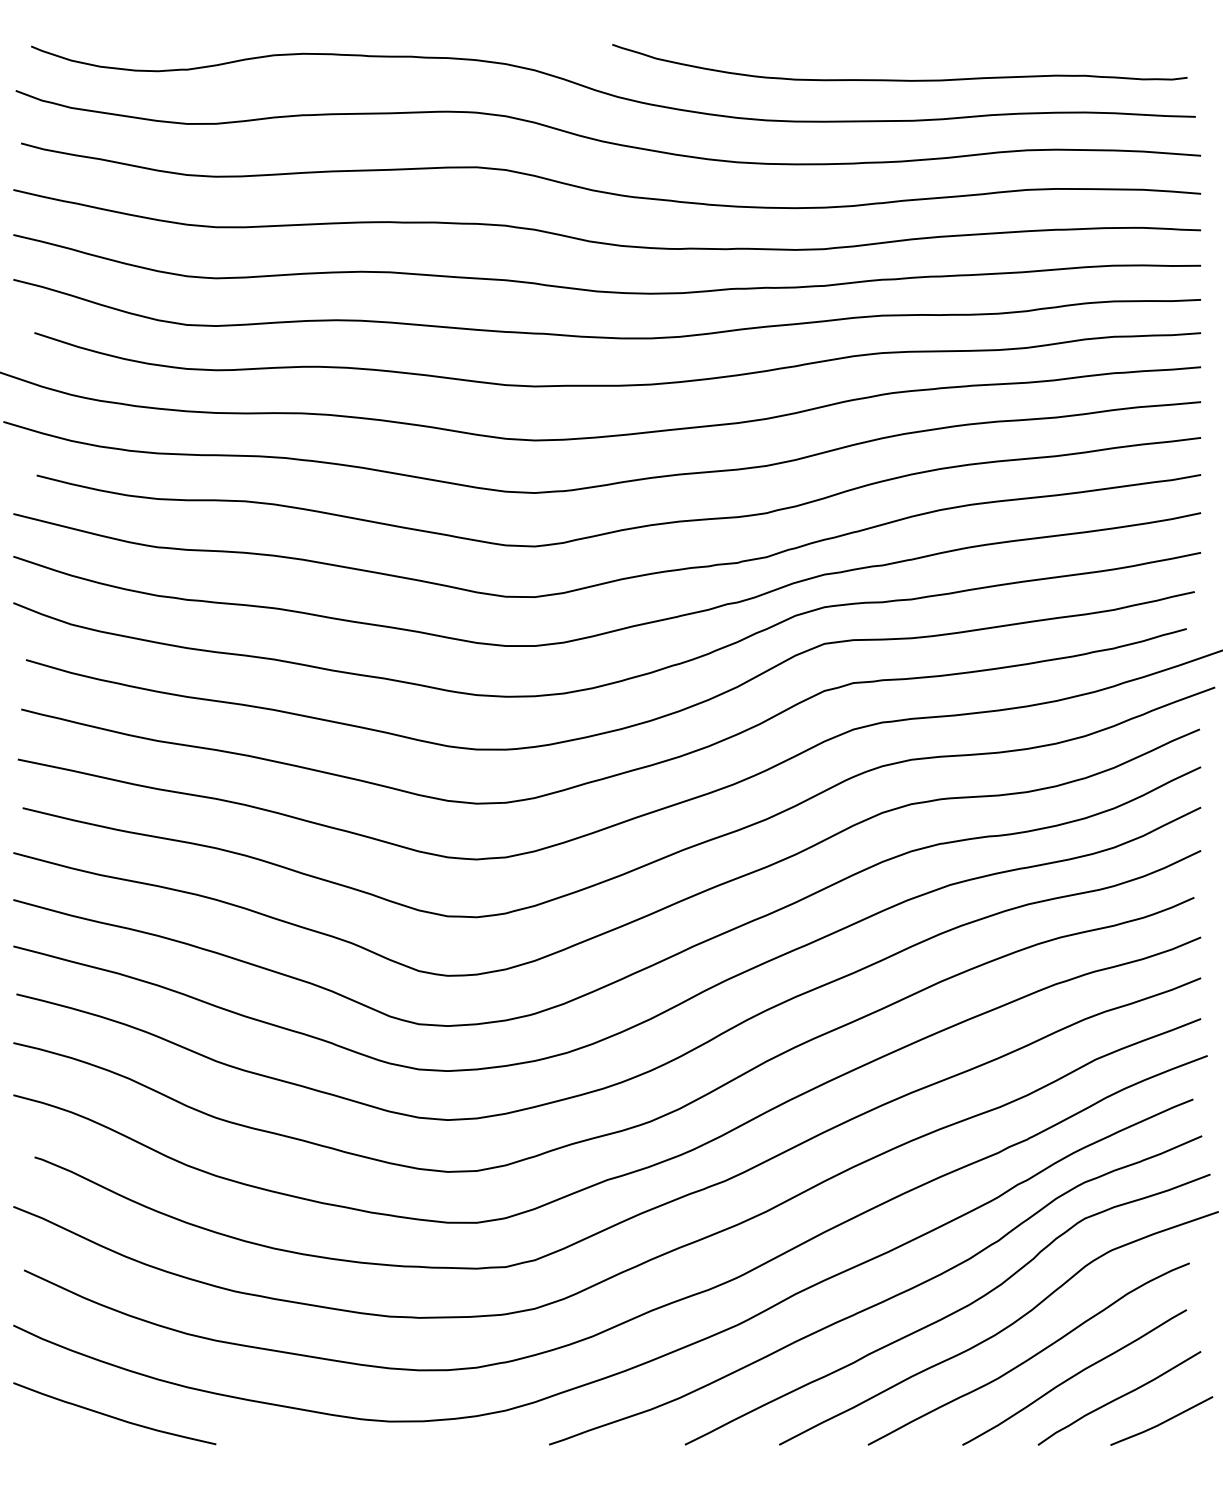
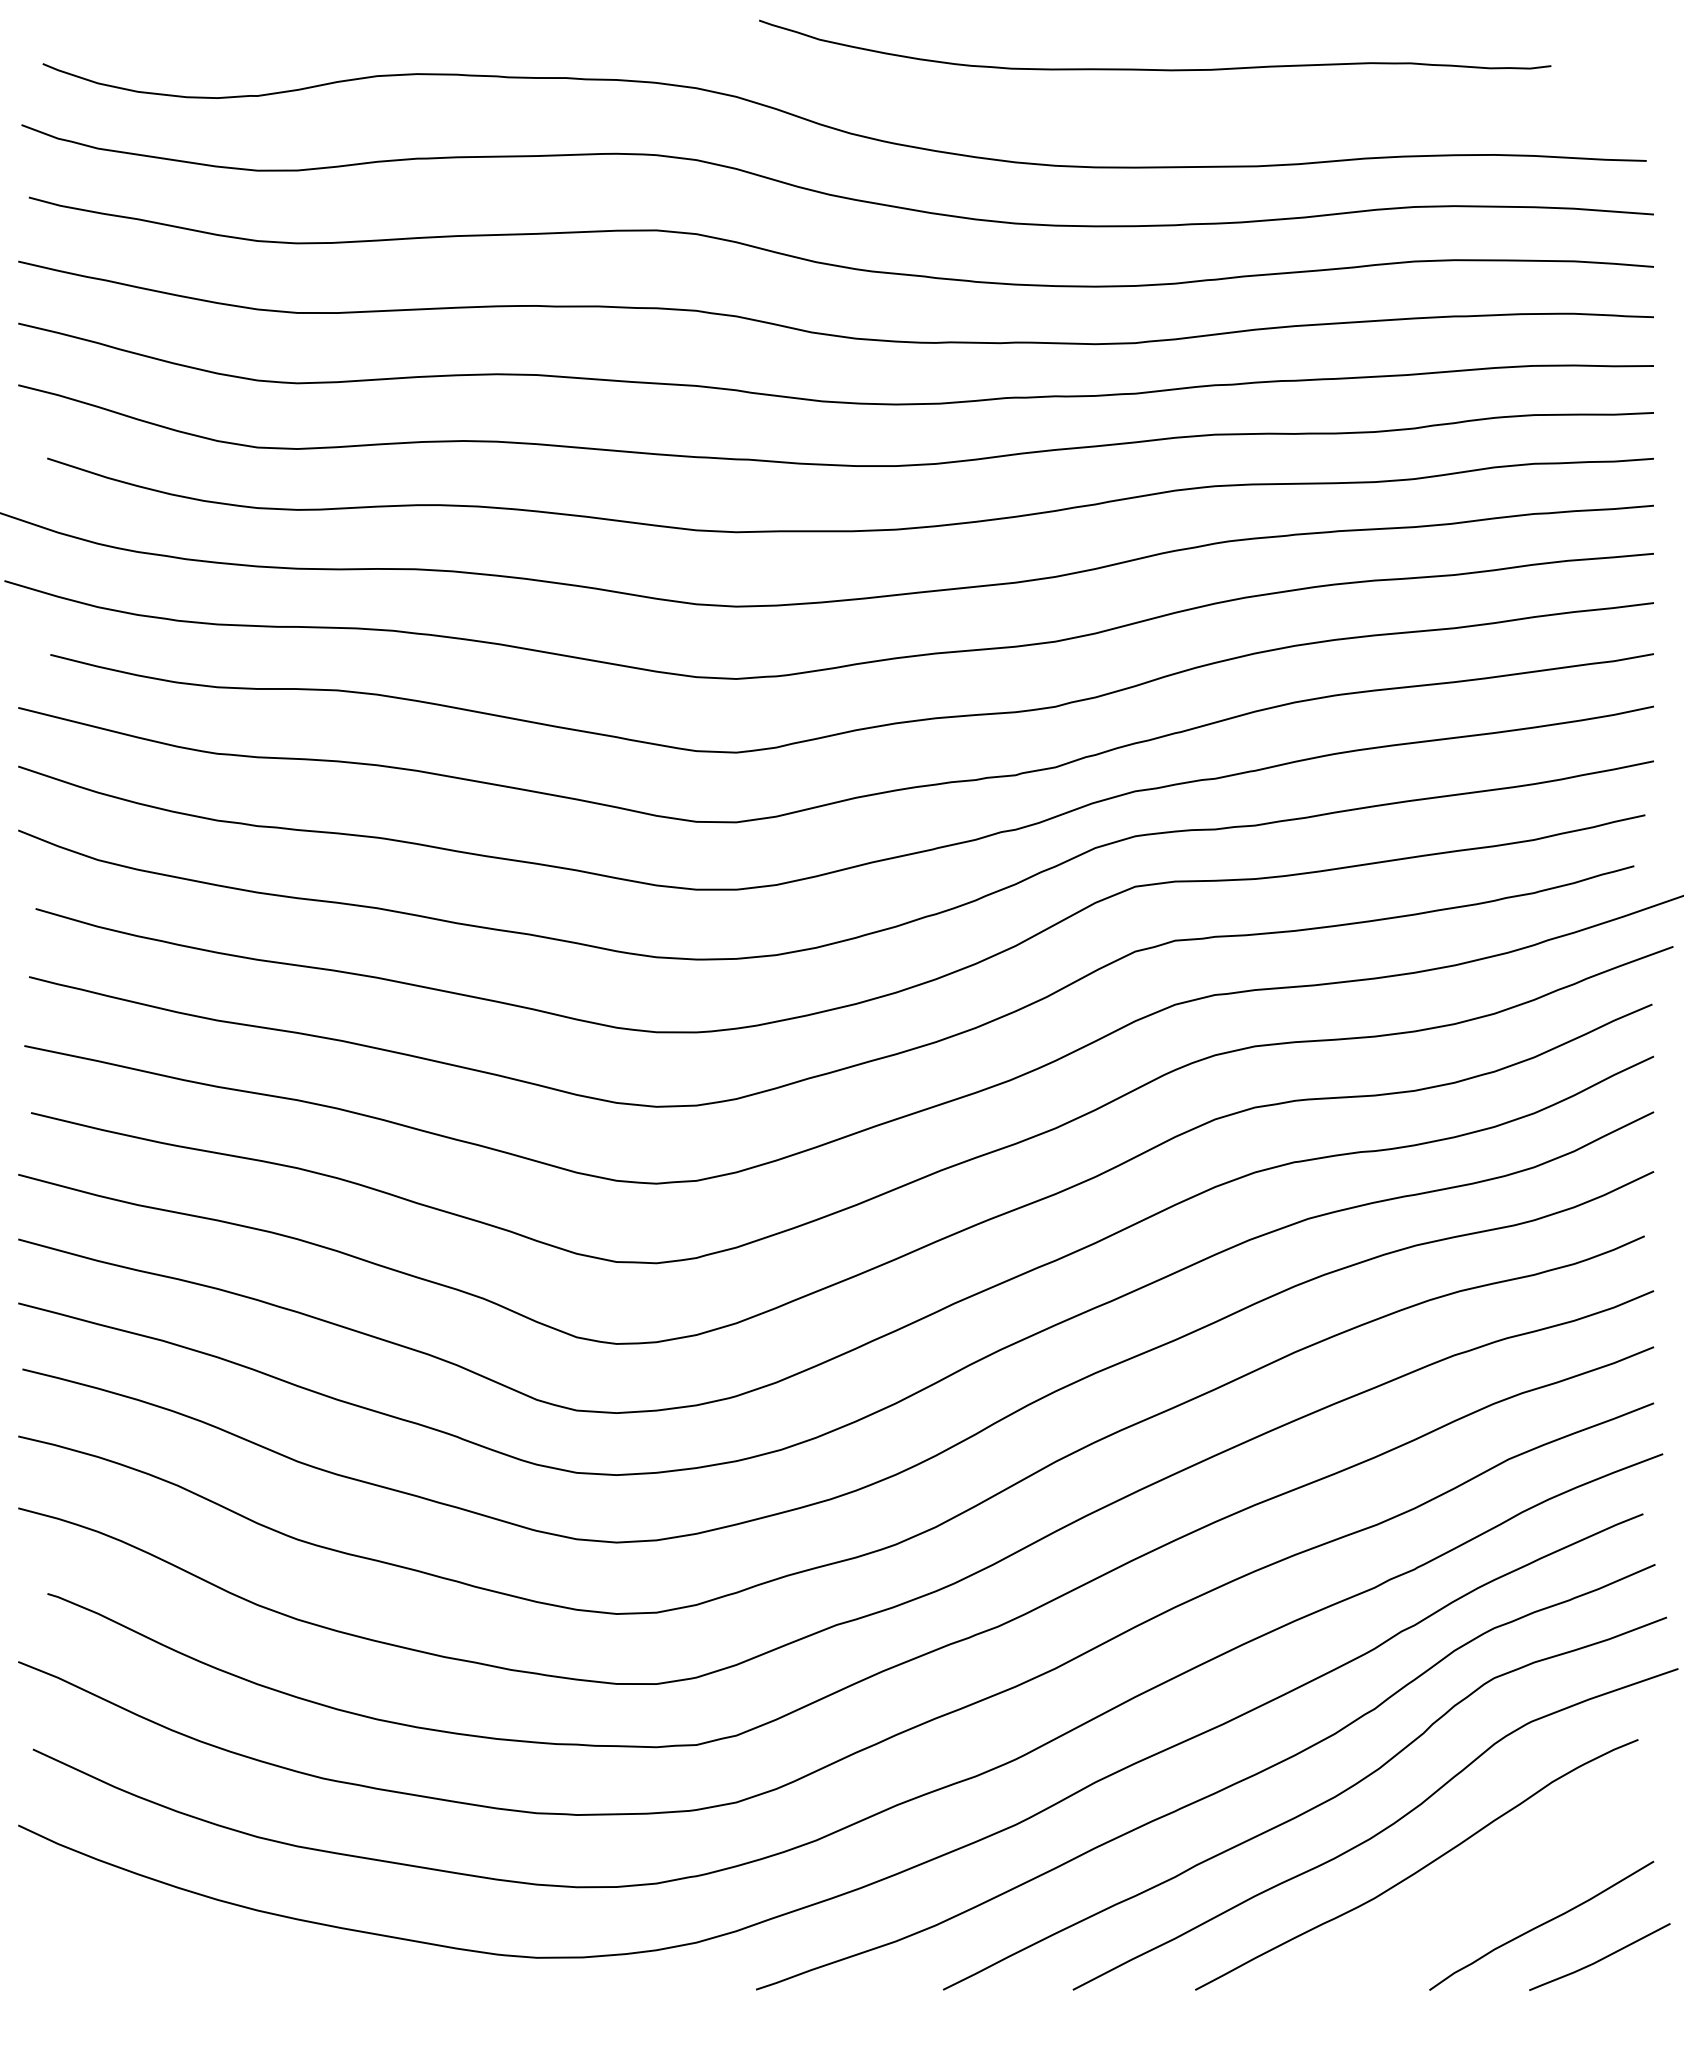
curve: (900, 80) -> (1155, 69), moved
curve: (1074, 1376) -> (1479, 1895), removed
curve: (112, 1416) -> (154, 1950), removed

